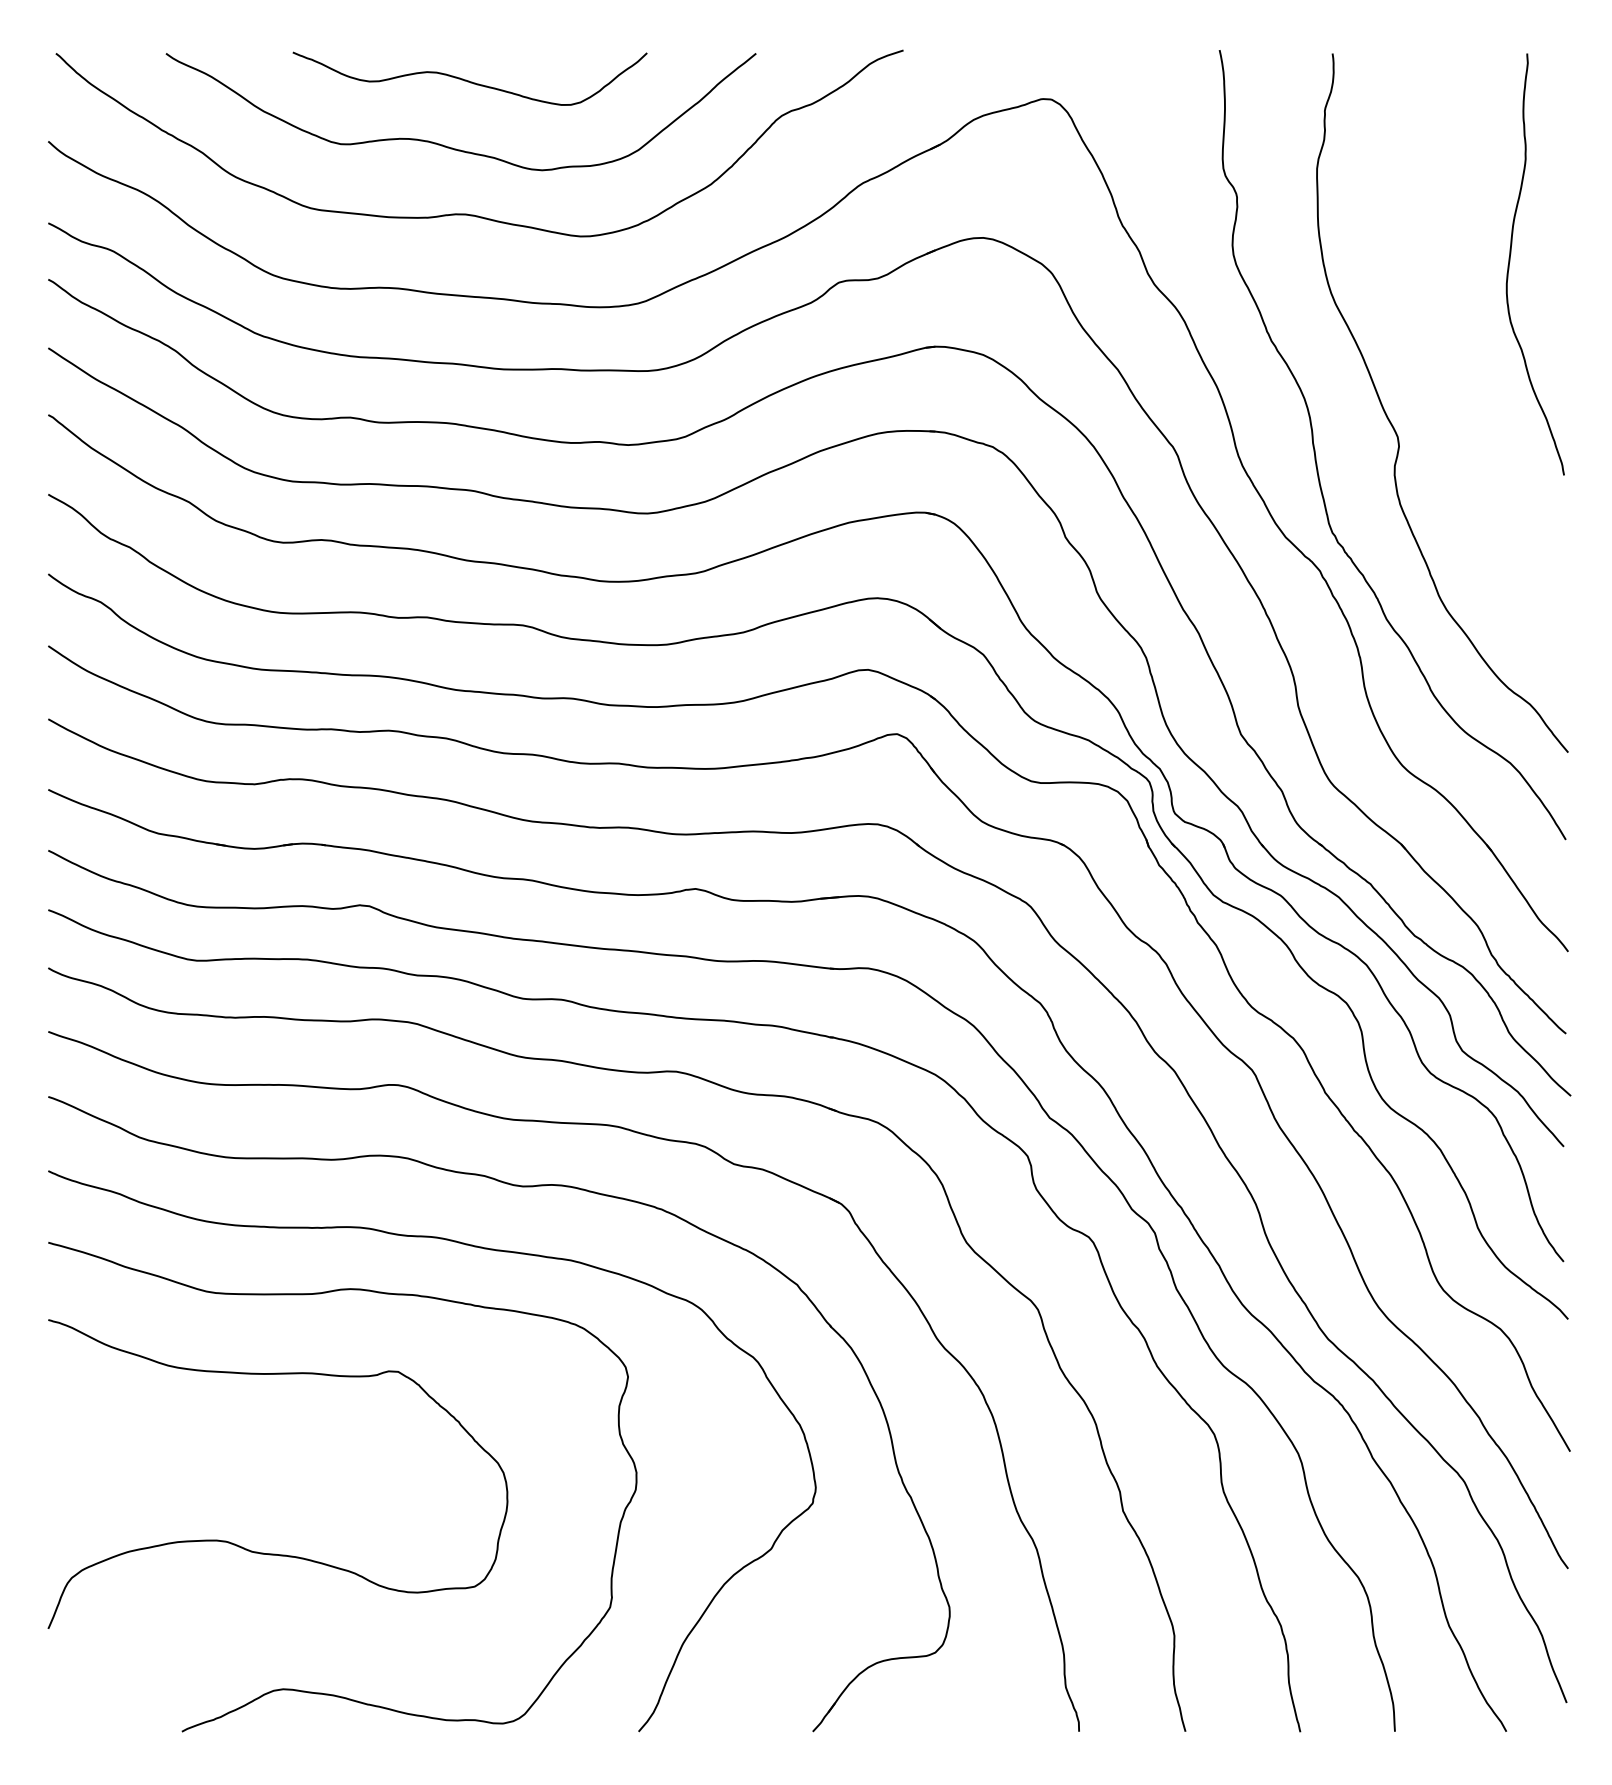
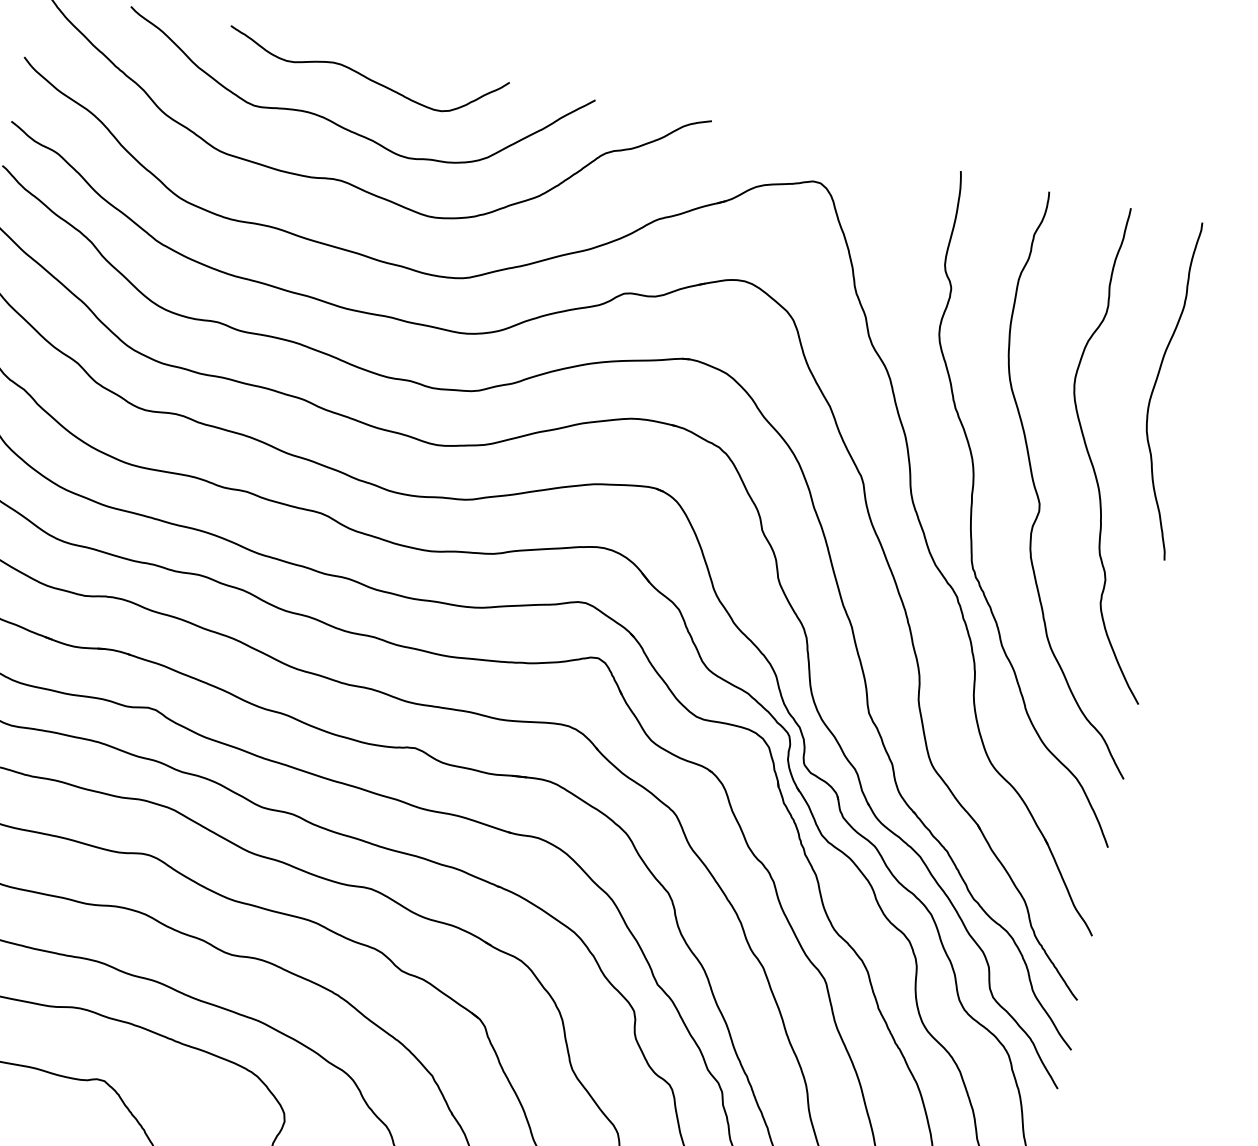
curve: (1453, 375) -> (1093, 464), added

